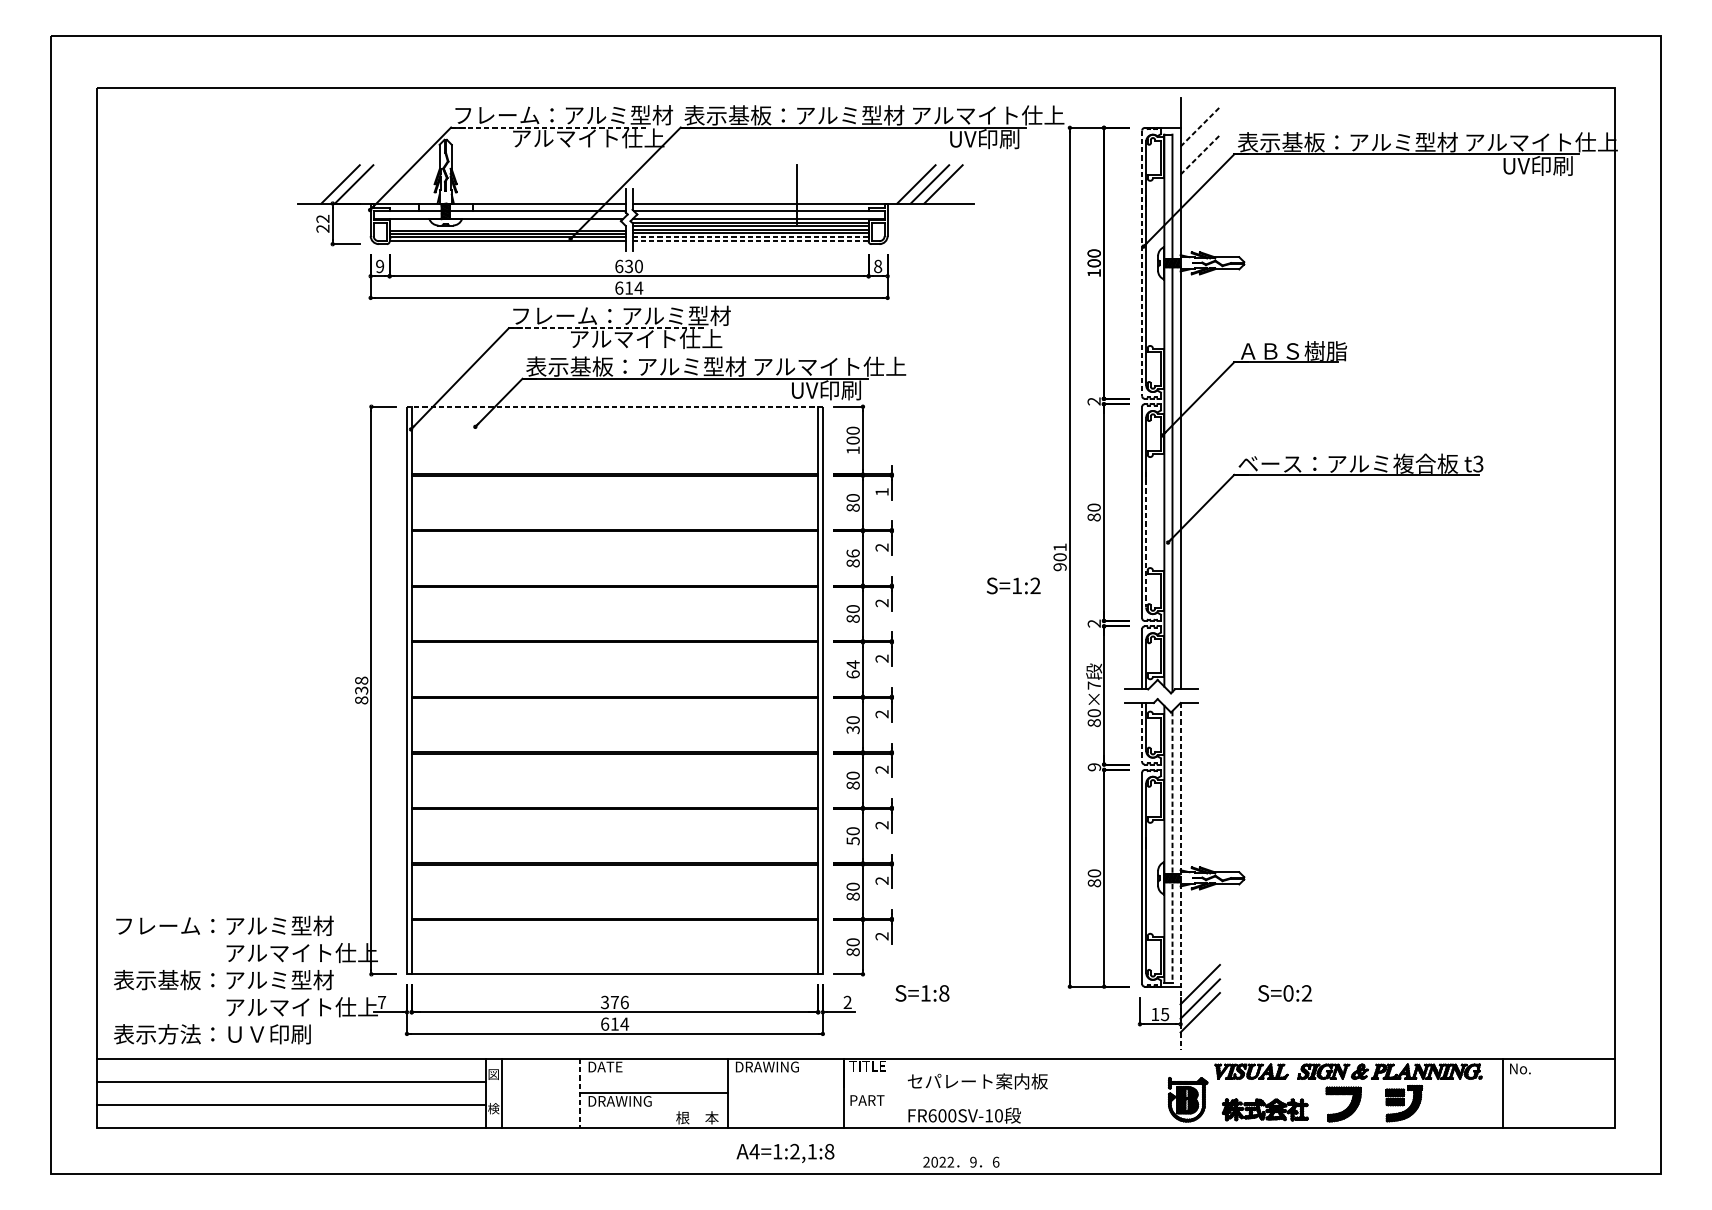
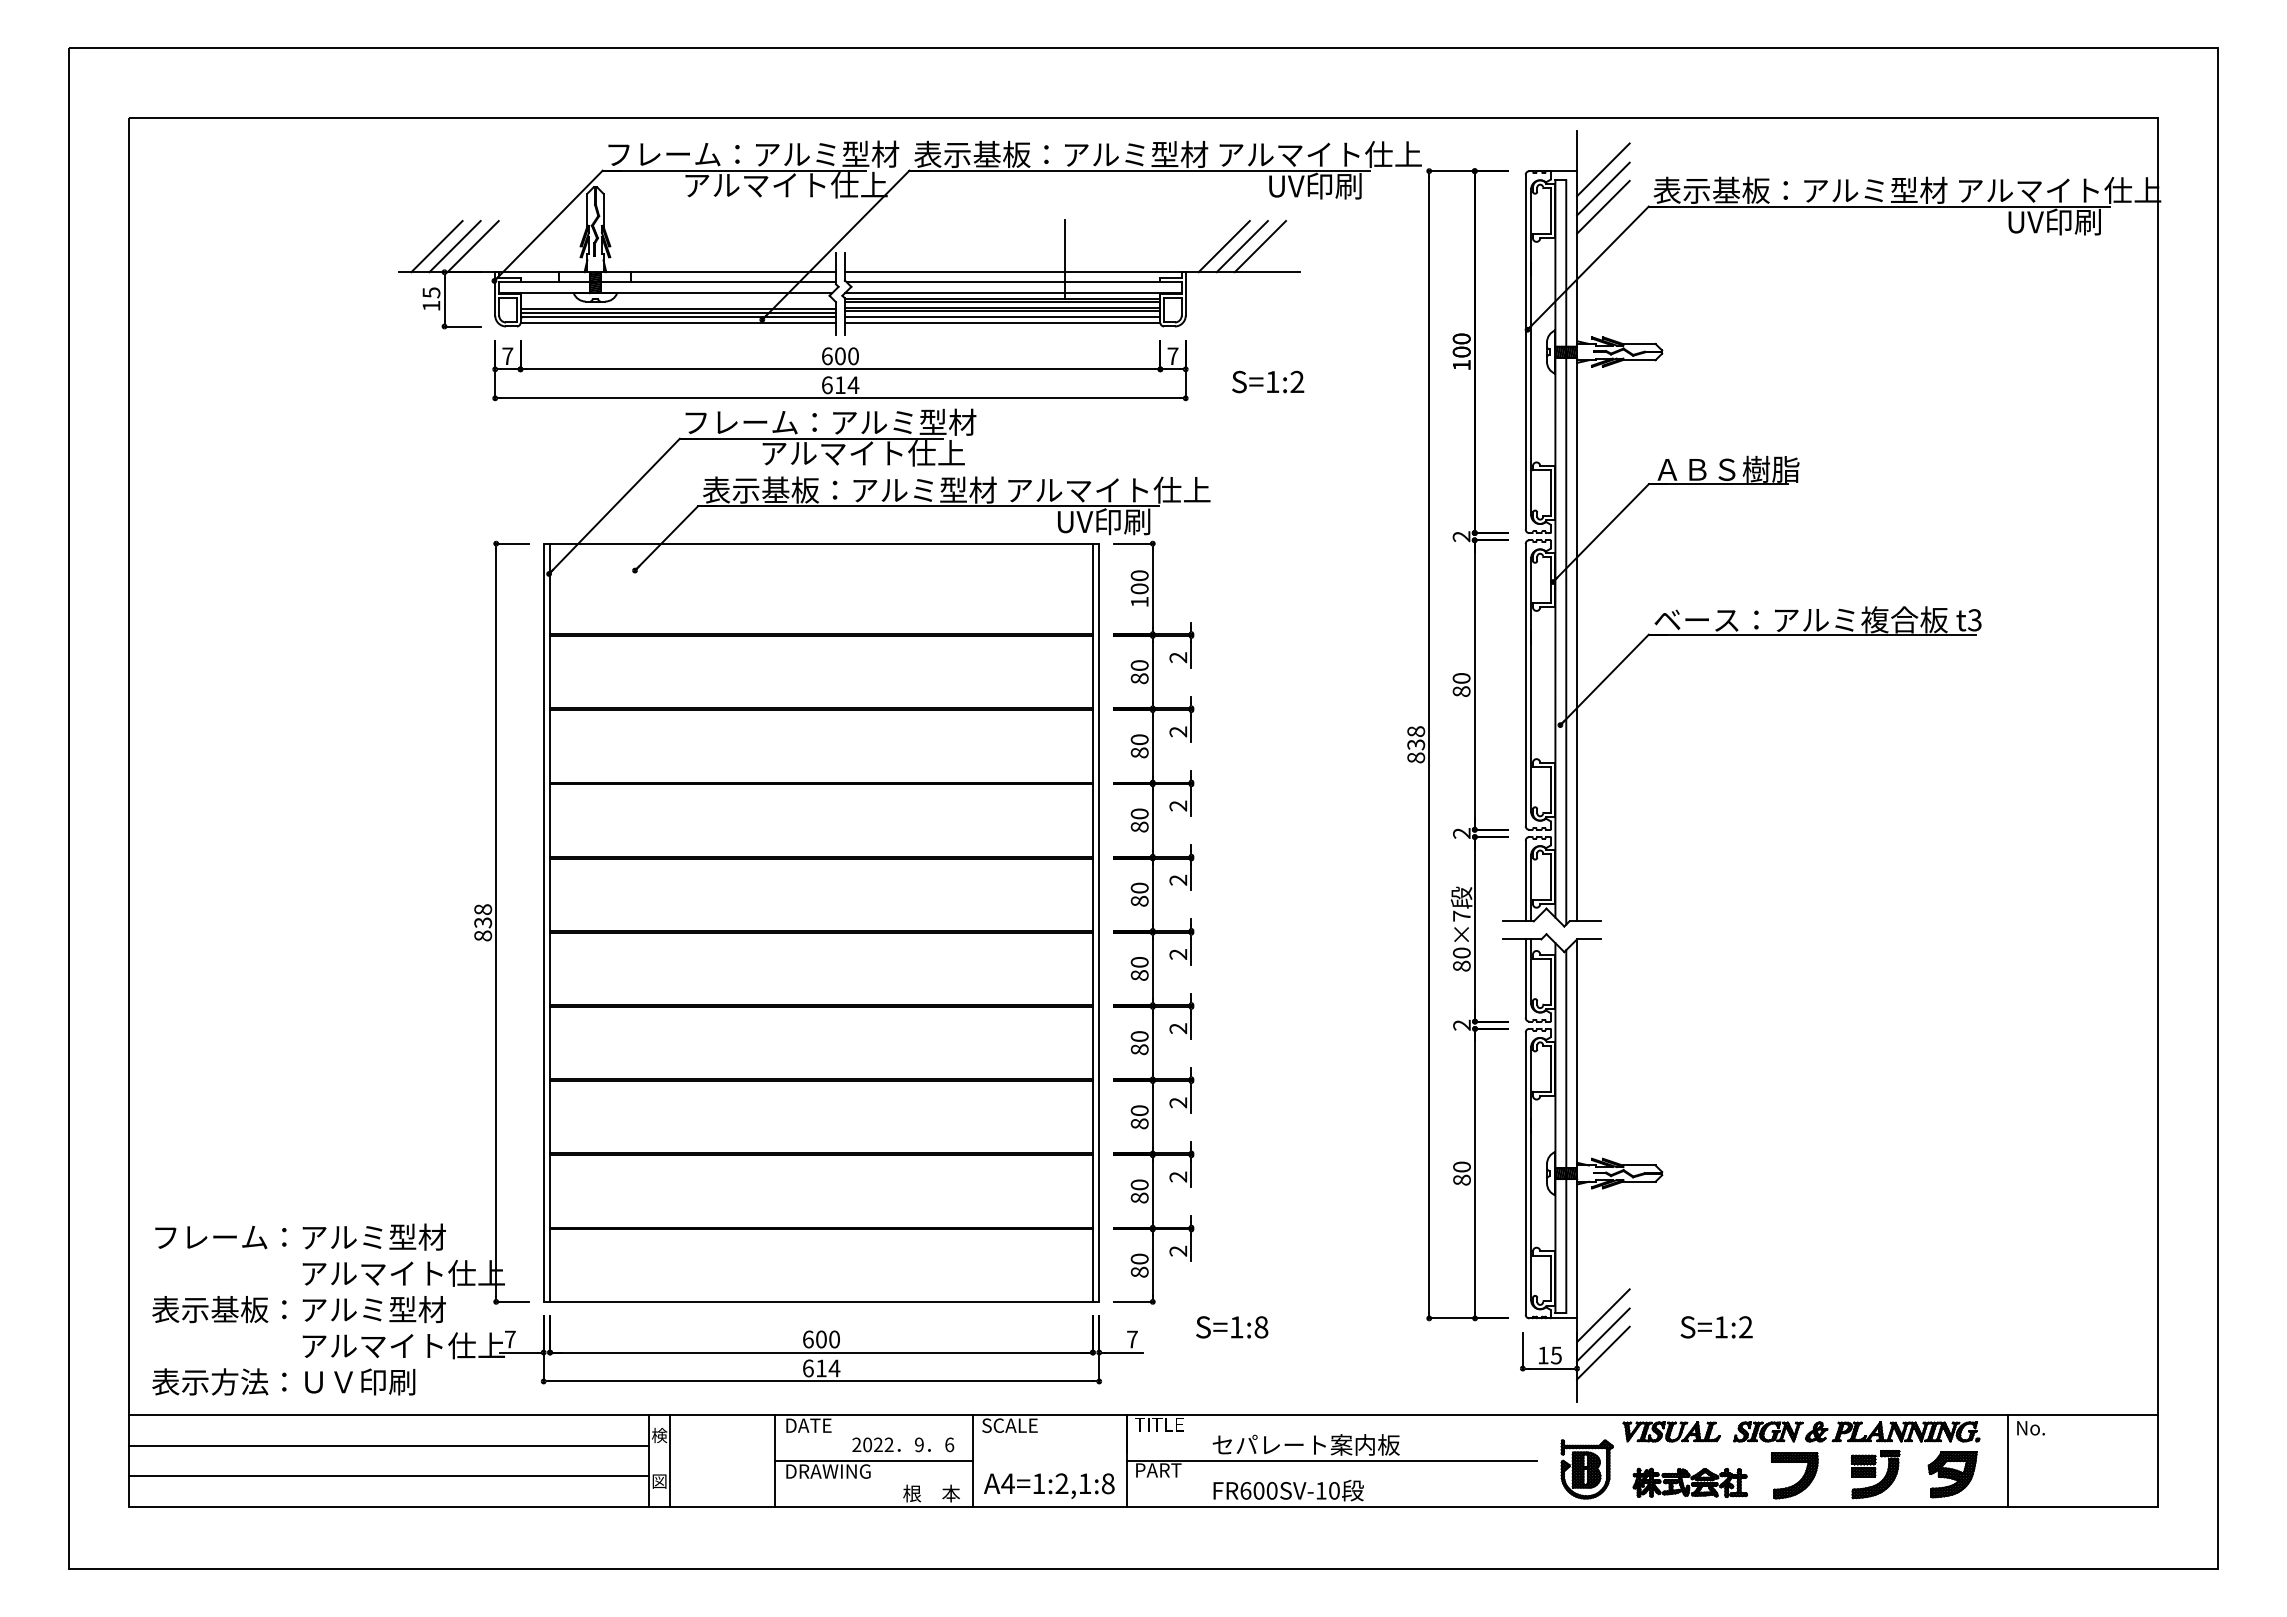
line: (1200, 126) -> (1603, 169), dashed -> solid
line: (549, 127) -> (734, 170), dashed -> solid
line: (1200, 140) -> (1603, 188), added
line: (1200, 154) -> (1603, 206), dashed -> solid
line: (326, 184) -> (436, 246), added
text: (322, 223) -> (431, 299), 22 -> 15
line: (750, 236) -> (1002, 316), dashed -> solid
line: (750, 241) -> (1002, 322), dashed -> solid
line: (1141, 263) -> (1525, 352), dashed -> solid
text: (379, 266) -> (507, 356), 9 -> 7
text: (628, 266) -> (839, 356), 630 -> 600
text: (877, 266) -> (1172, 356), 8 -> 7
line: (607, 328) -> (811, 438), dashed -> solid
line: (614, 406) -> (821, 543), dashed -> solid
text: (882, 491) -> (1178, 657), 1 -> 2
line: (1146, 539) -> (1531, 721), dashed -> solid
text: (853, 553) -> (1139, 739), 86 -> 80
text: (1060, 557) -> (1416, 744), 901 -> 838
text: (1013, 585) -> (1268, 381), moved
text: (853, 669) -> (1139, 894), 64 -> 80
text: (853, 730) -> (1139, 975), 30 -> 80
line: (1141, 733) -> (1525, 979), dashed -> solid
text: (1094, 766) -> (1461, 1024), 9 -> 2
text: (853, 840) -> (1139, 1123), 50 -> 80
line: (1172, 847) -> (1566, 1132), dashed -> solid
line: (1180, 876) -> (1577, 1171), dashed -> solid
text: (1288, 993) -> (1721, 1327), S=0:2 -> S=1:2
text: (614, 1002) -> (821, 1339), 376 -> 600
text: (847, 1002) -> (1132, 1339), 2 -> 7
text: (766, 1066) -> (1024, 1425), DRAWING -> SCALE
text: (493, 1074) -> (659, 1435), 図 -> 検
line: (580, 1093) -> (775, 1460), dashed -> solid
line: (996, 1093) -> (1331, 1460), added
part: (1461, 1103) -> (1952, 1474), added
text: (493, 1108) -> (659, 1480), 検 -> 図
text: (785, 1152) -> (1049, 1485), moved
text: (961, 1161) -> (903, 1444), moved

